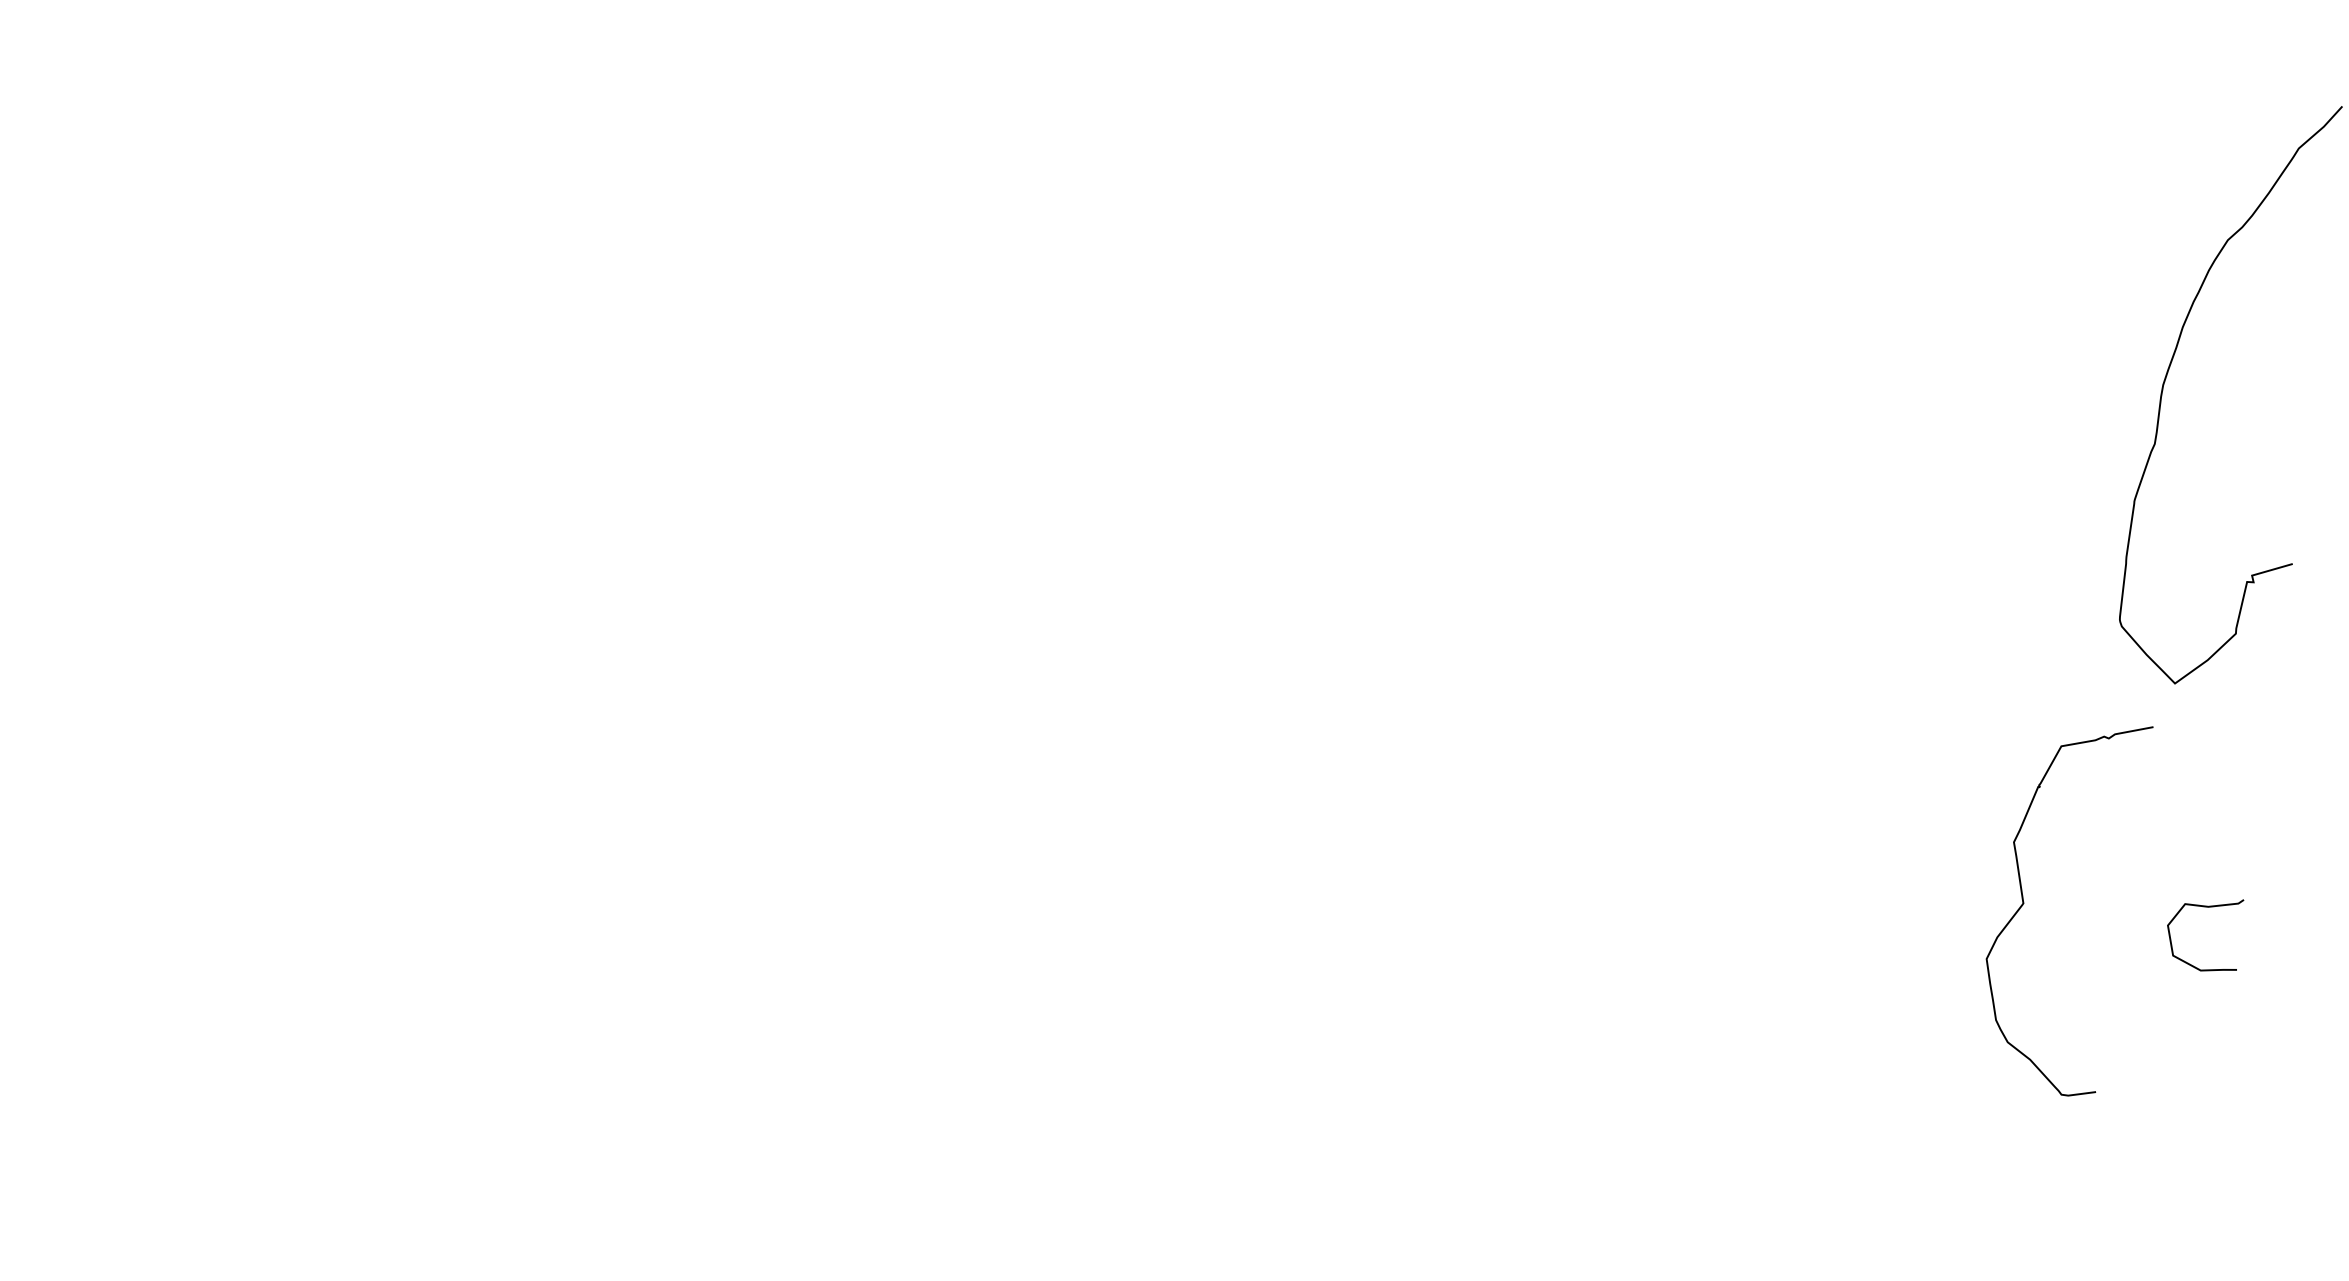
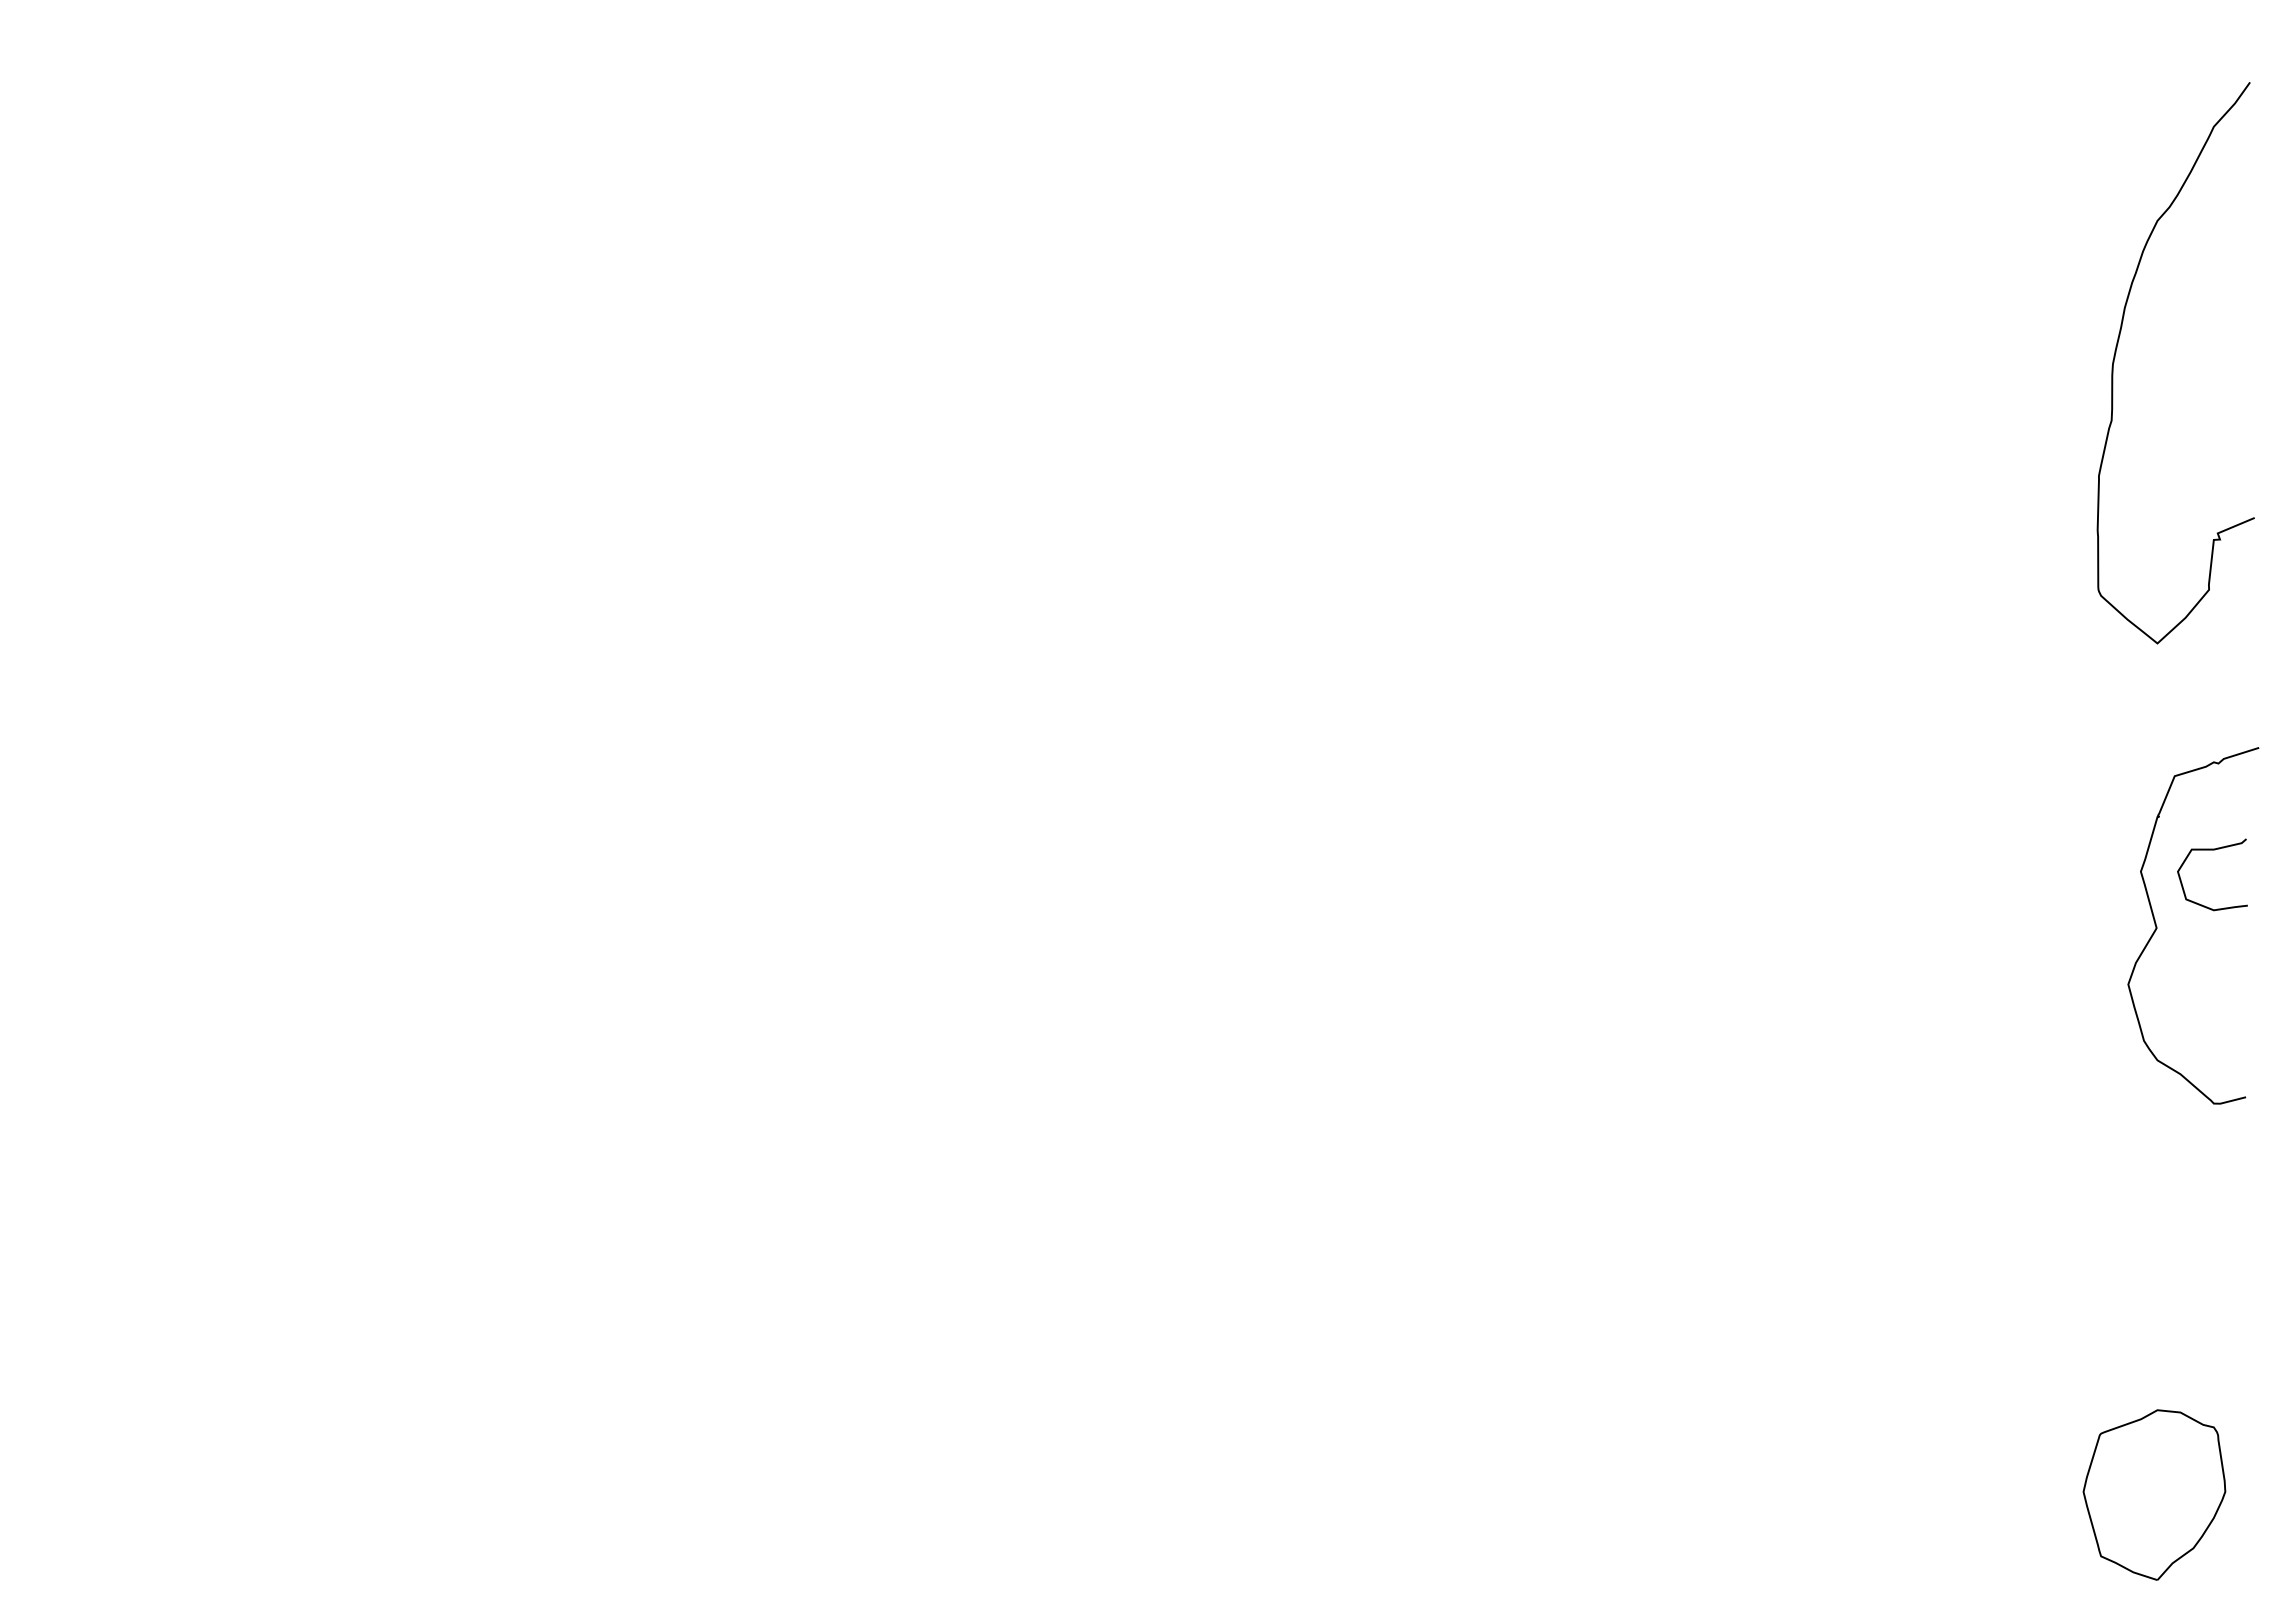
curve: (2024, 901) -> (2157, 926), moved

